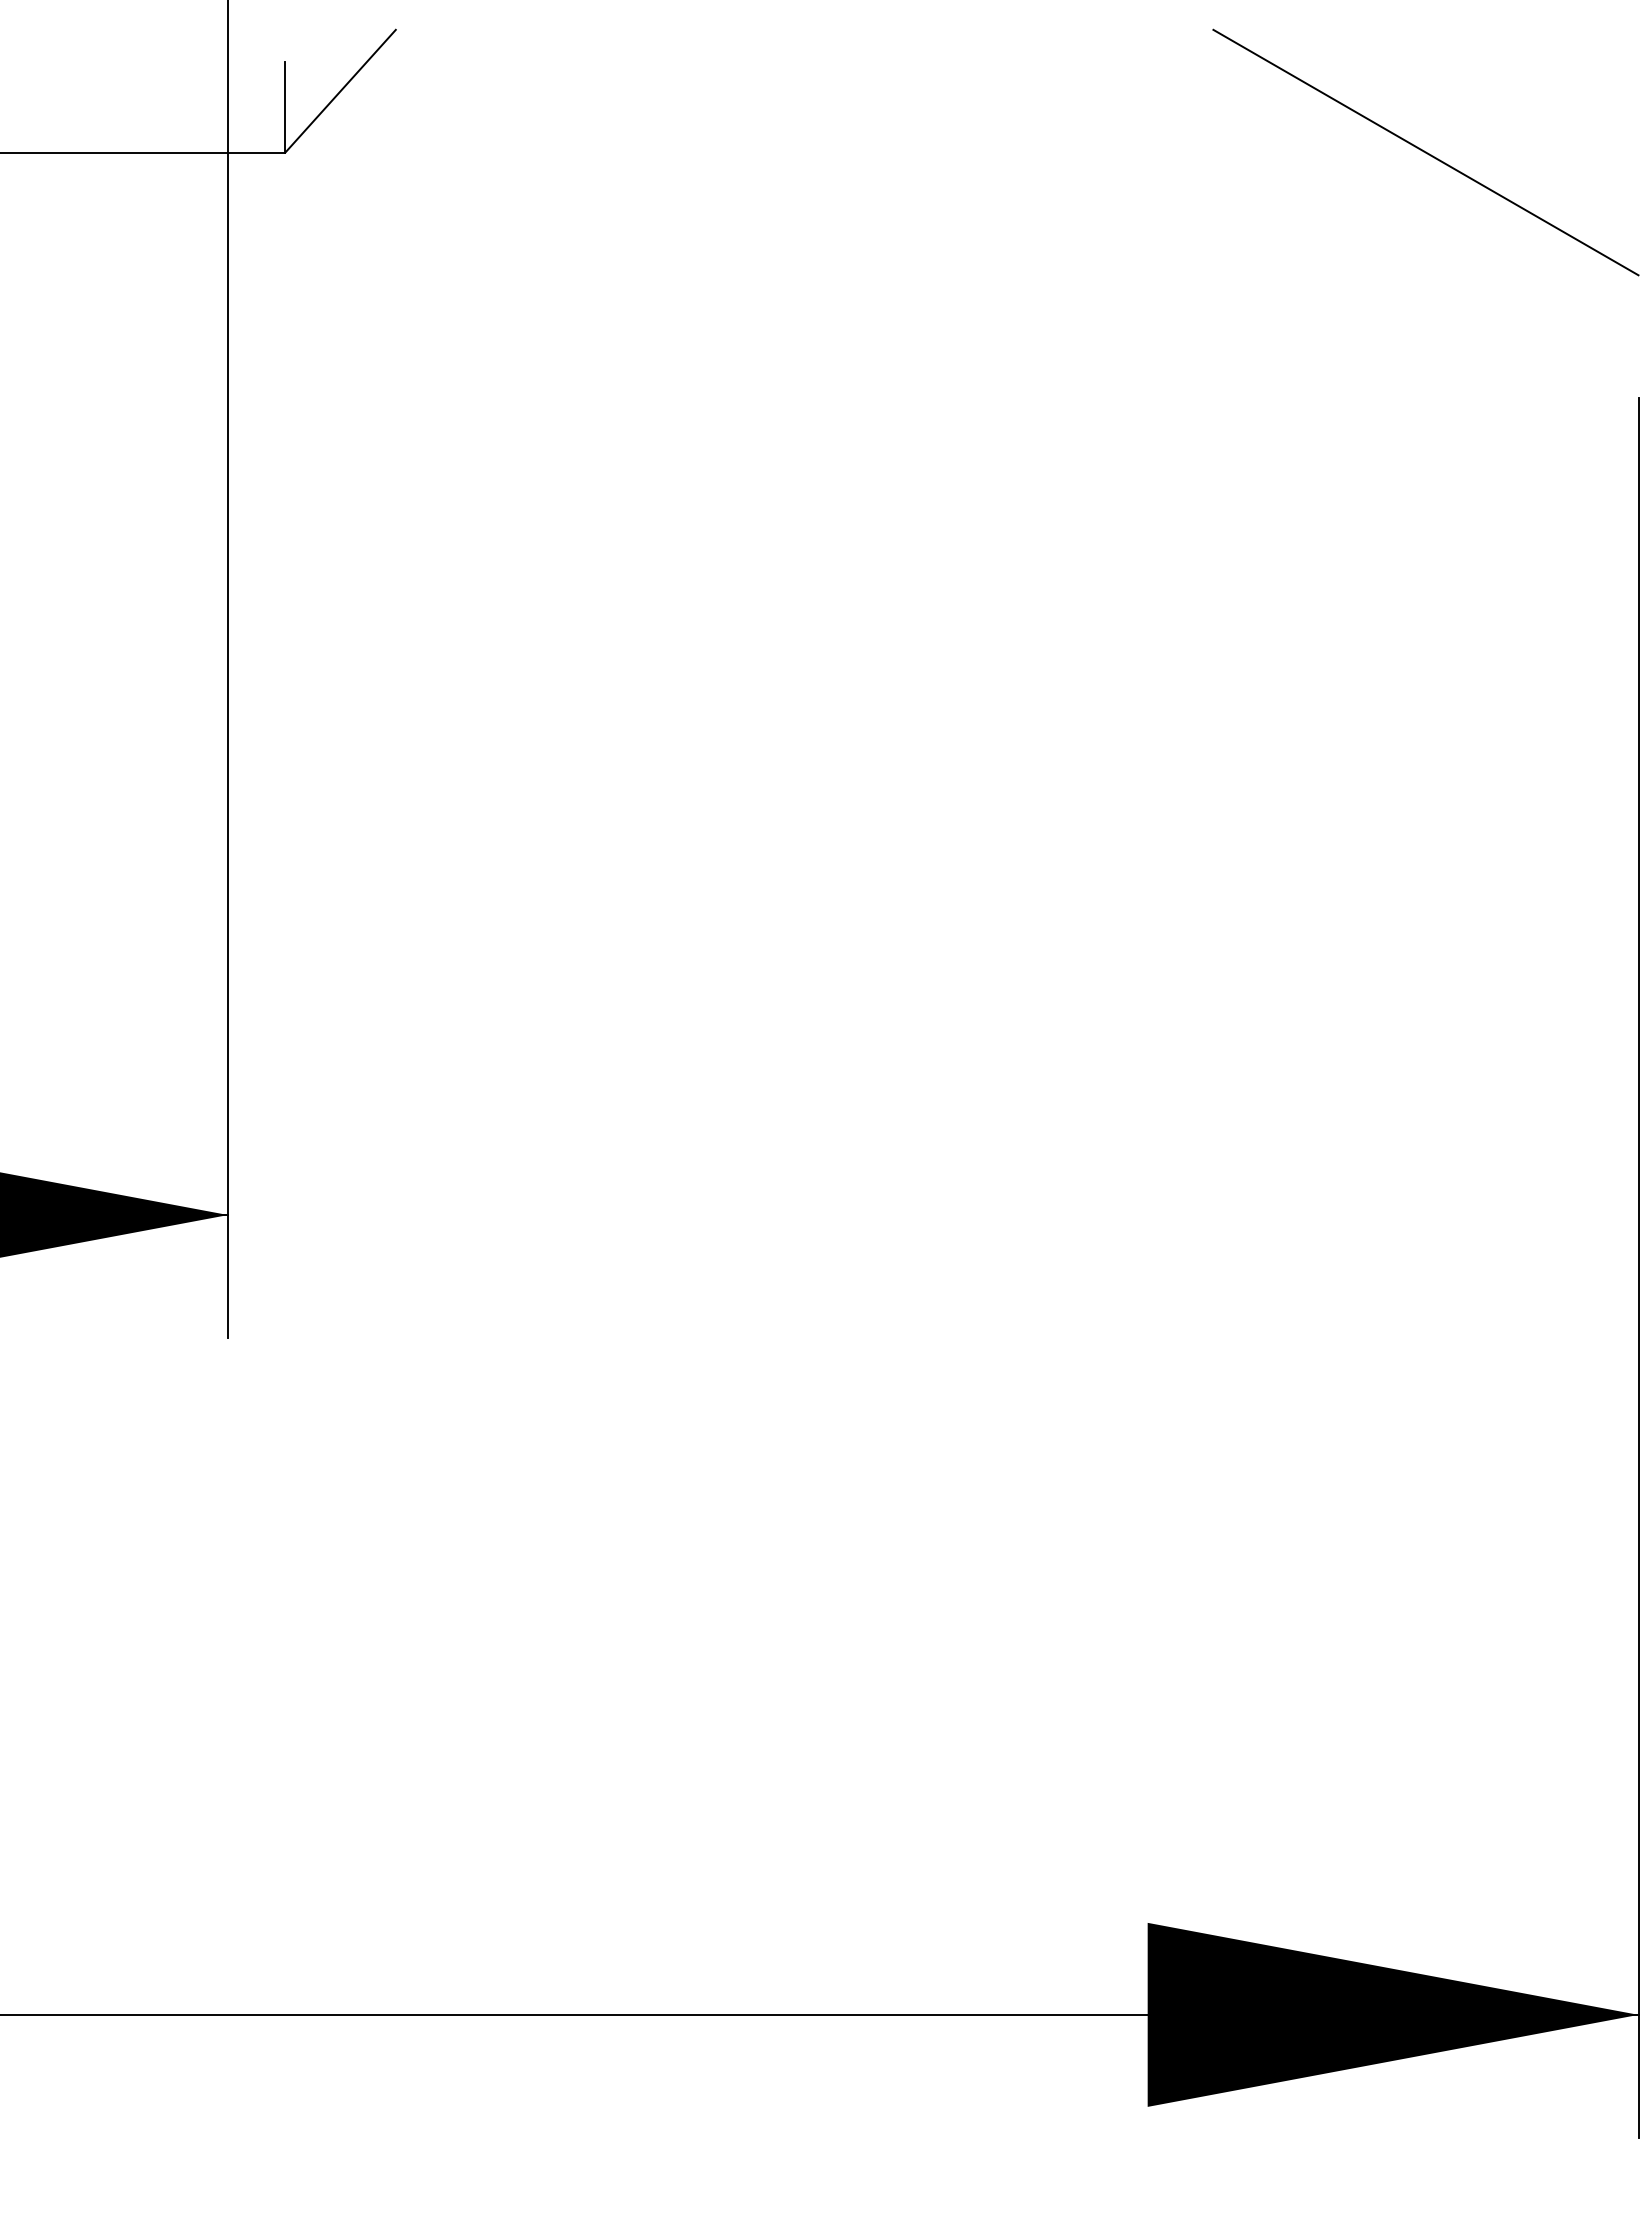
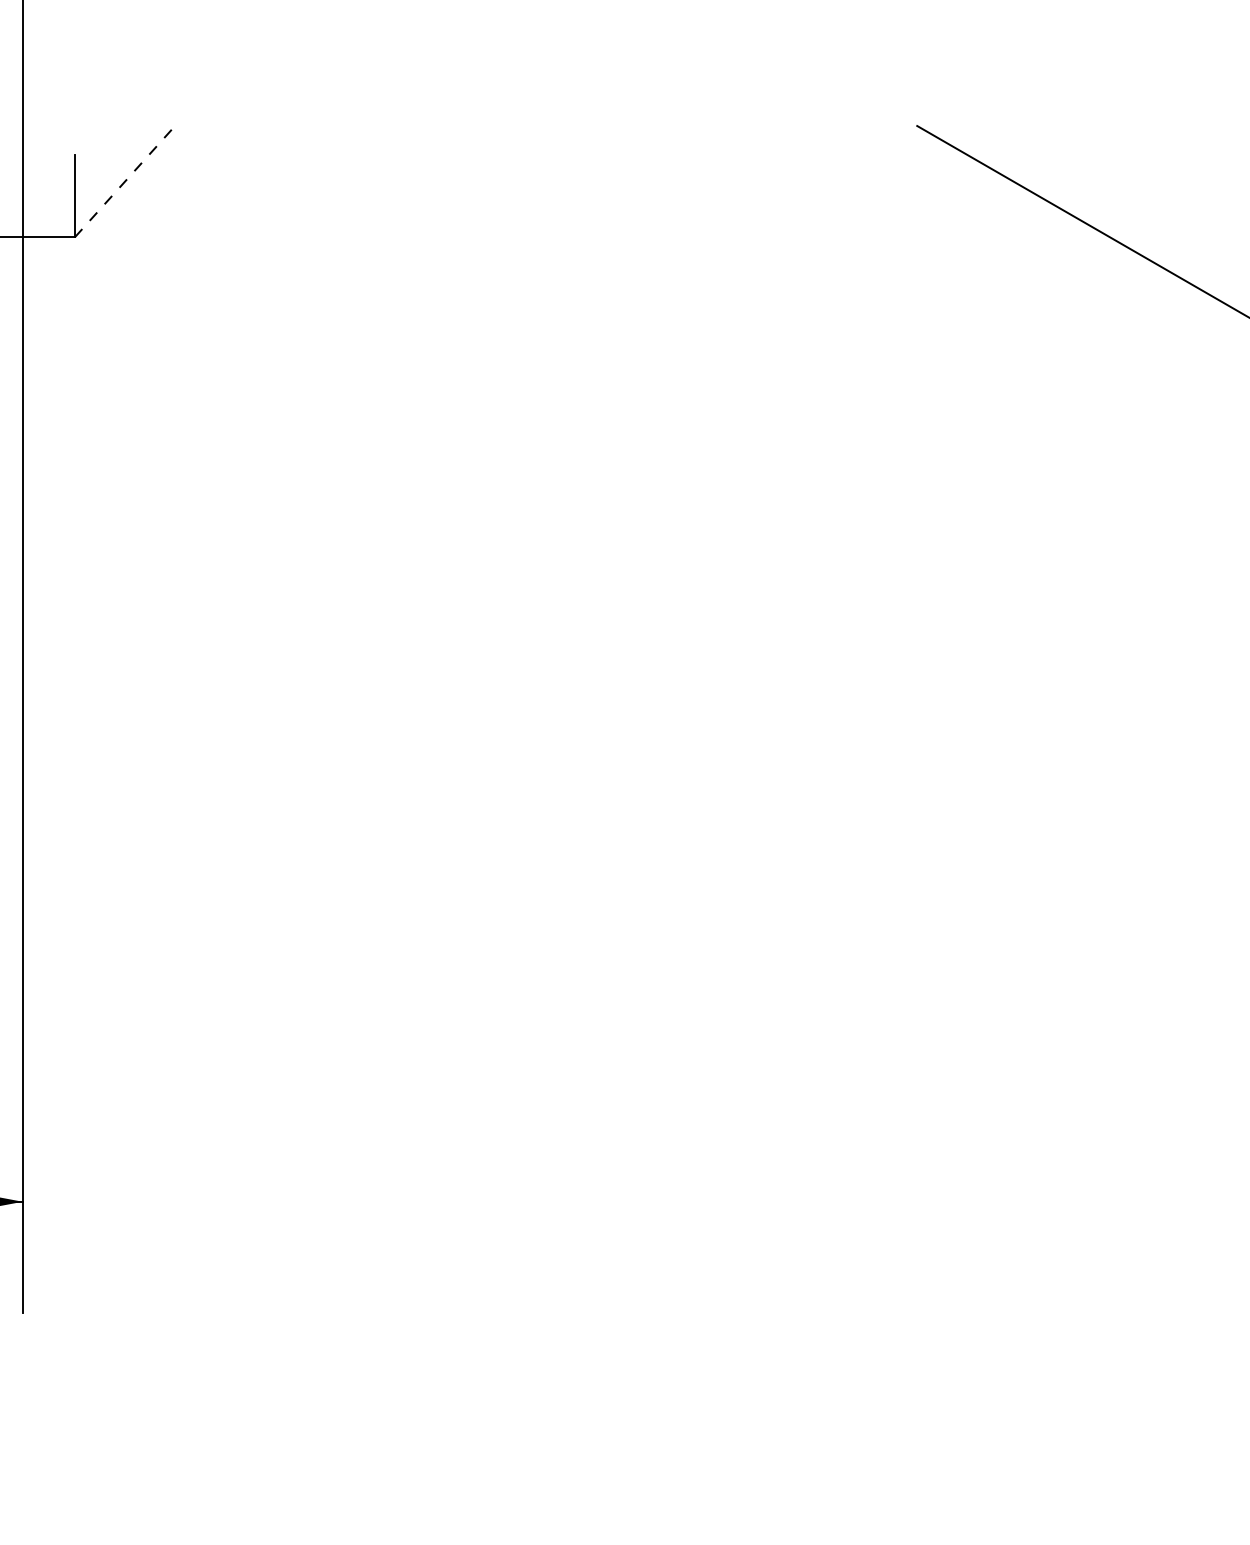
line: (340, 91) -> (124, 181), solid -> dashed

